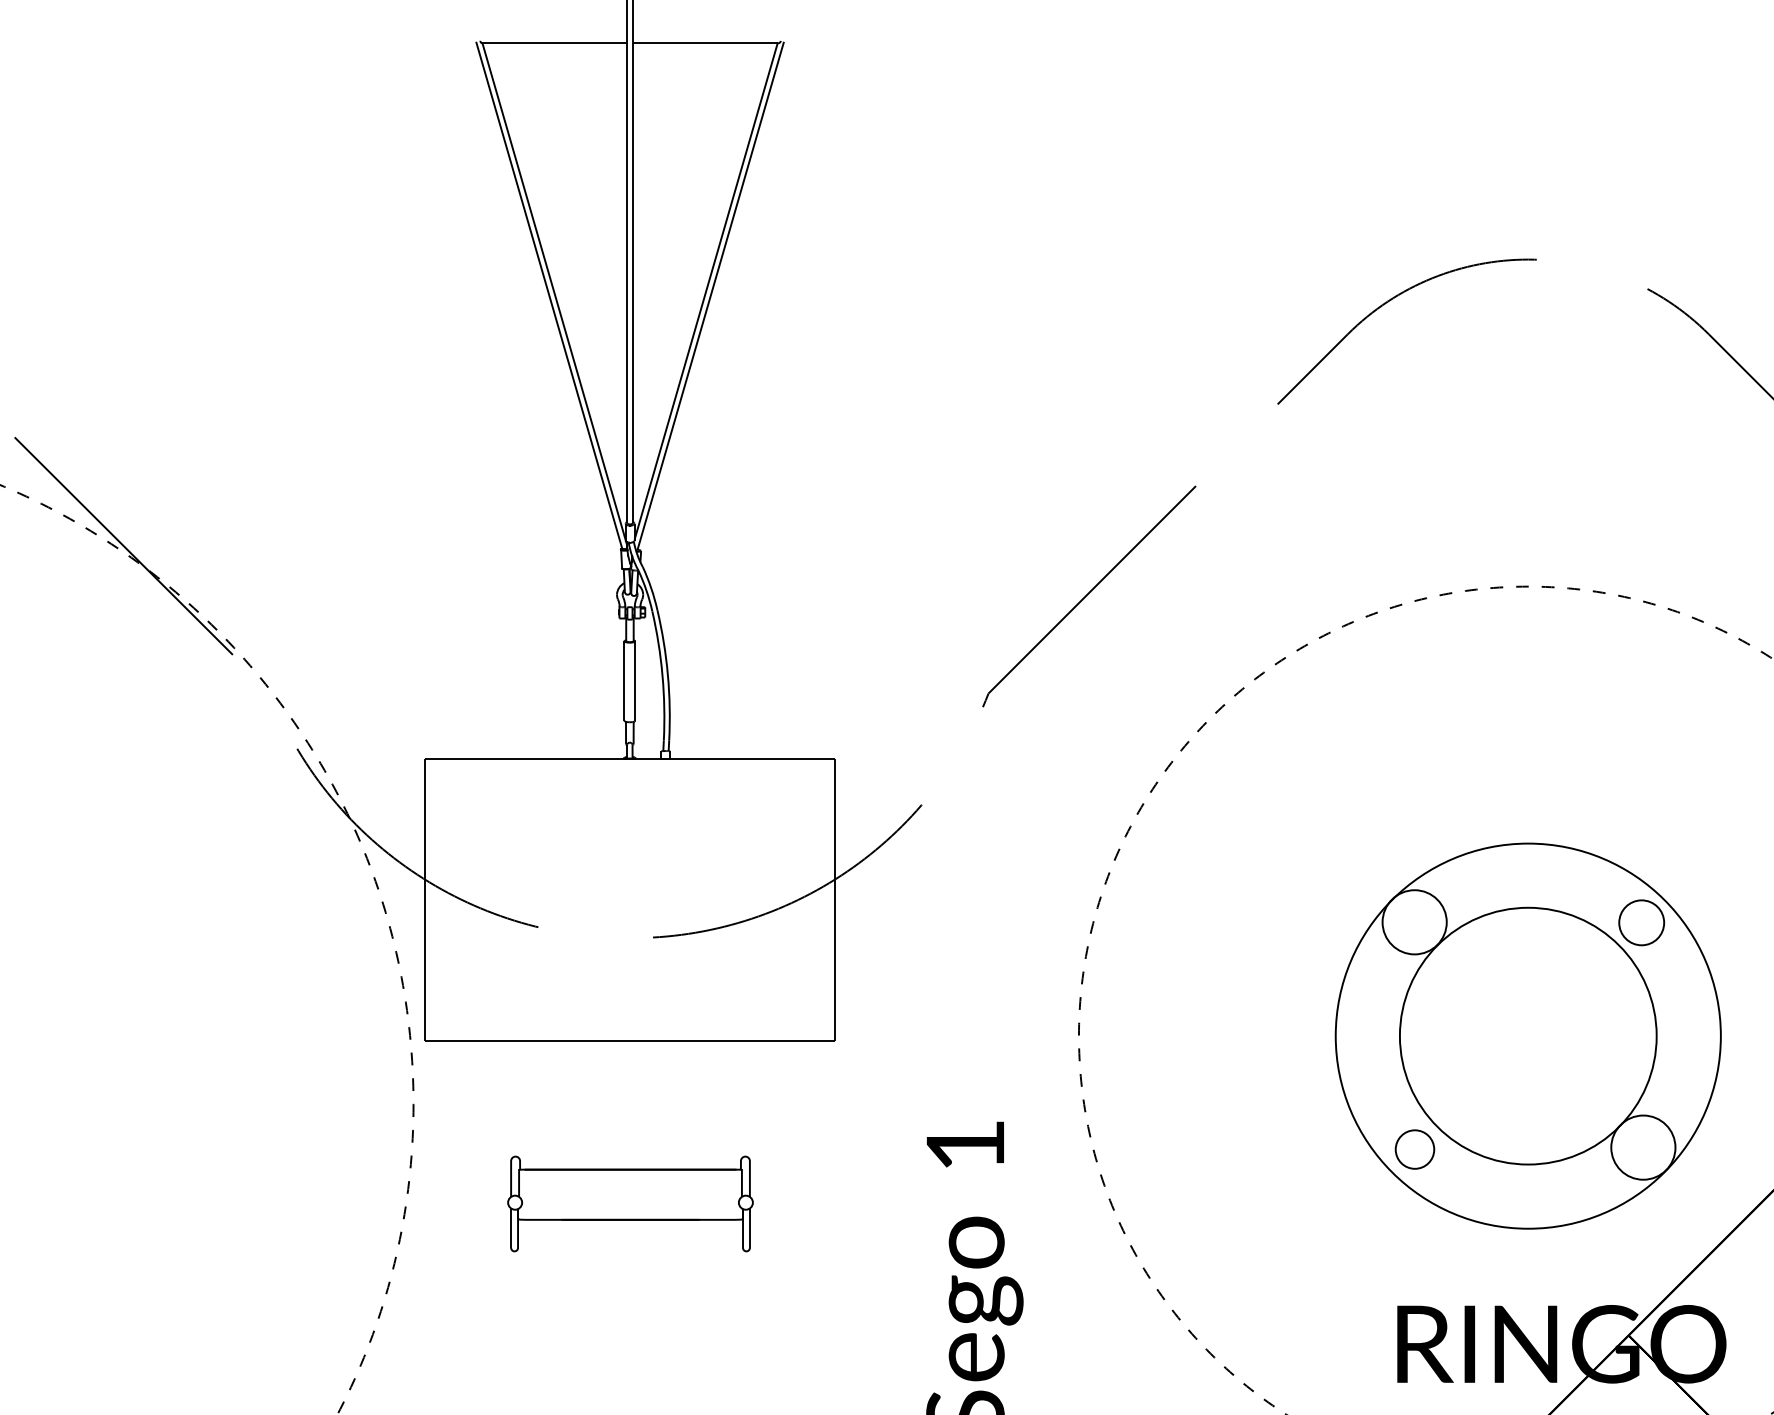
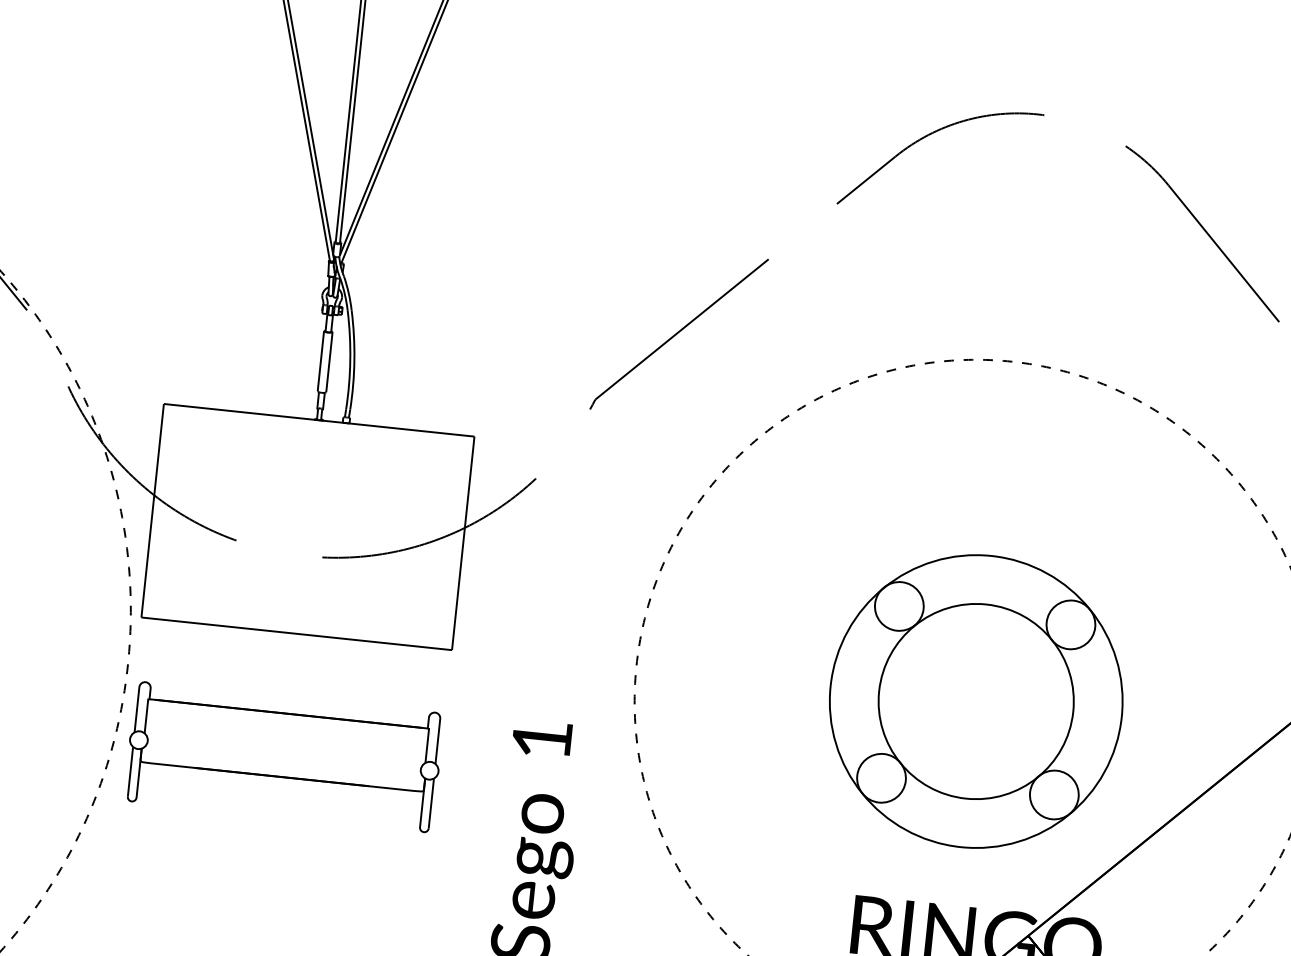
circle: (1641, 922) -> (1070, 624), size x1.43
circle: (1414, 1149) -> (881, 778), size x1.67
part: (630, 1203) -> (284, 756), size x1.67

